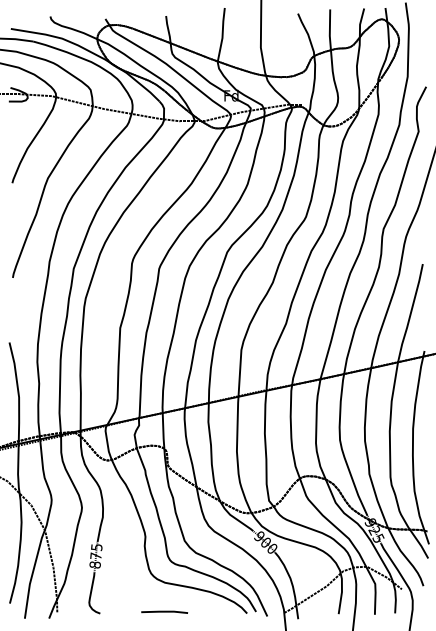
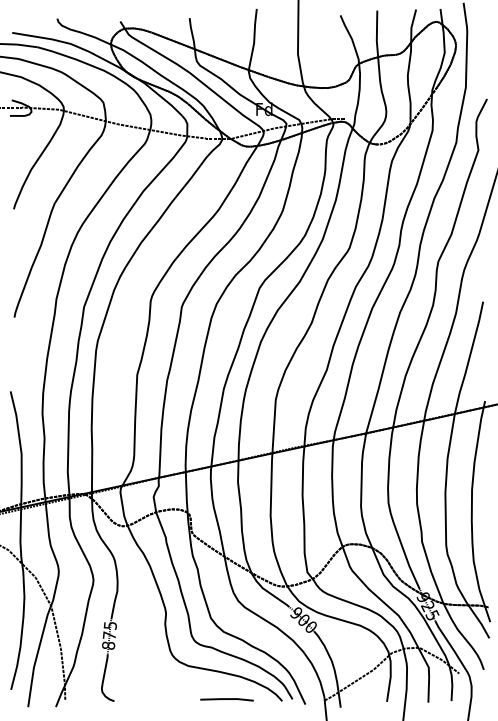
line: (164, 612) -> (226, 699), moved

